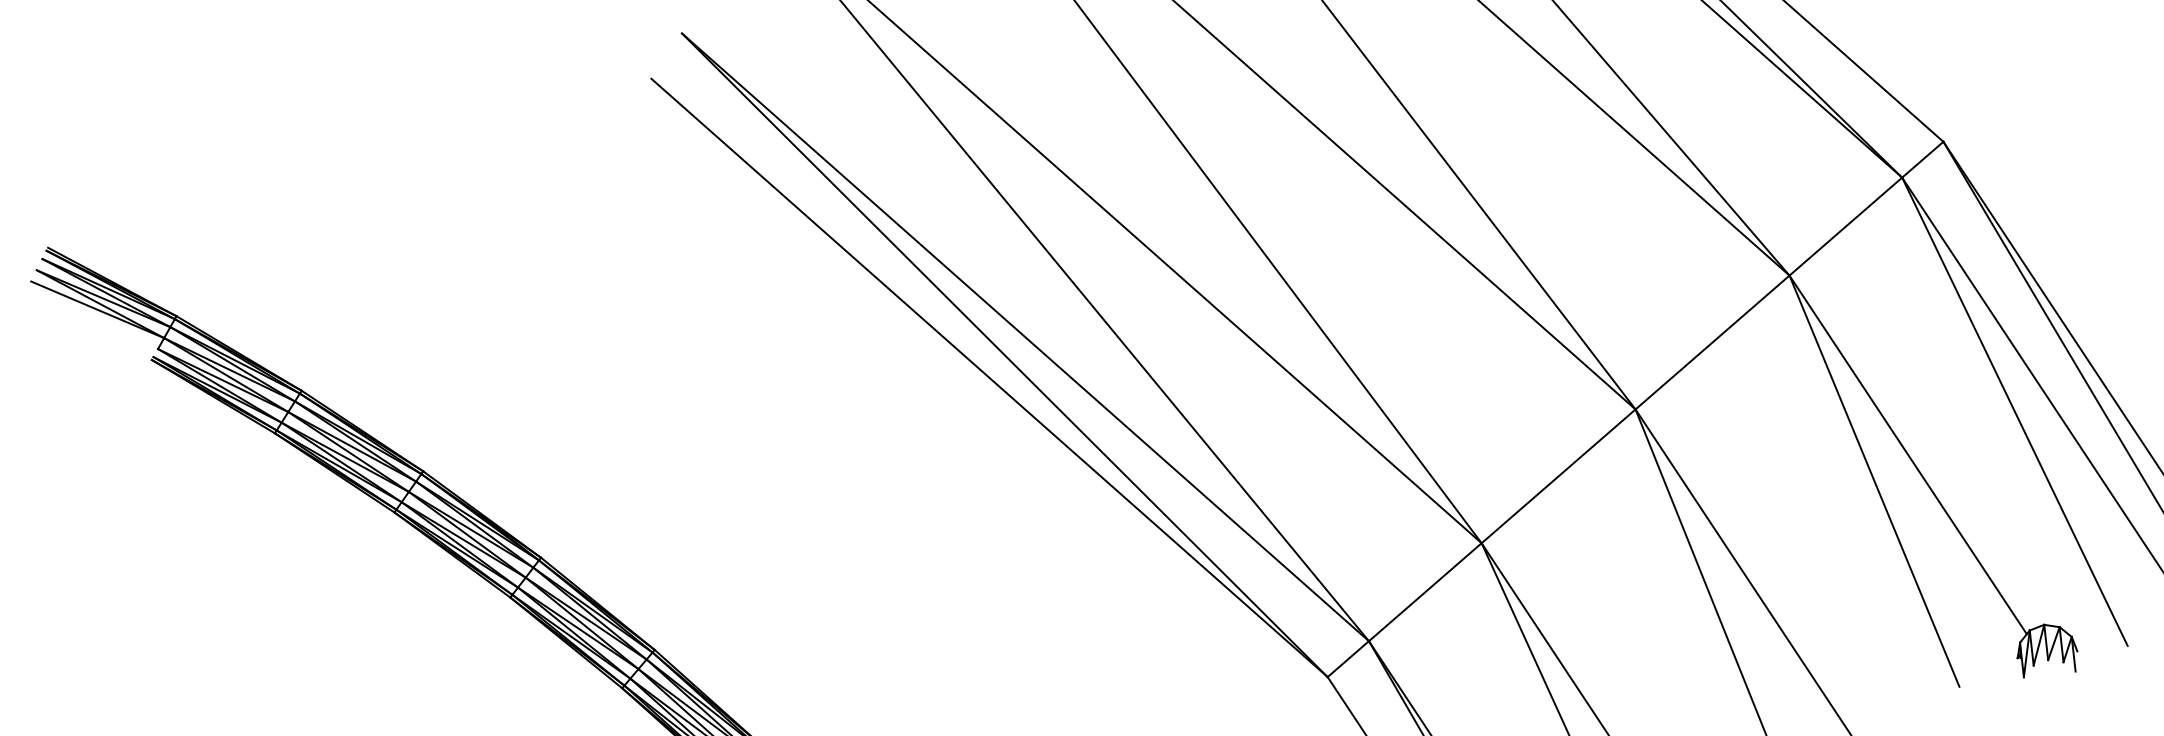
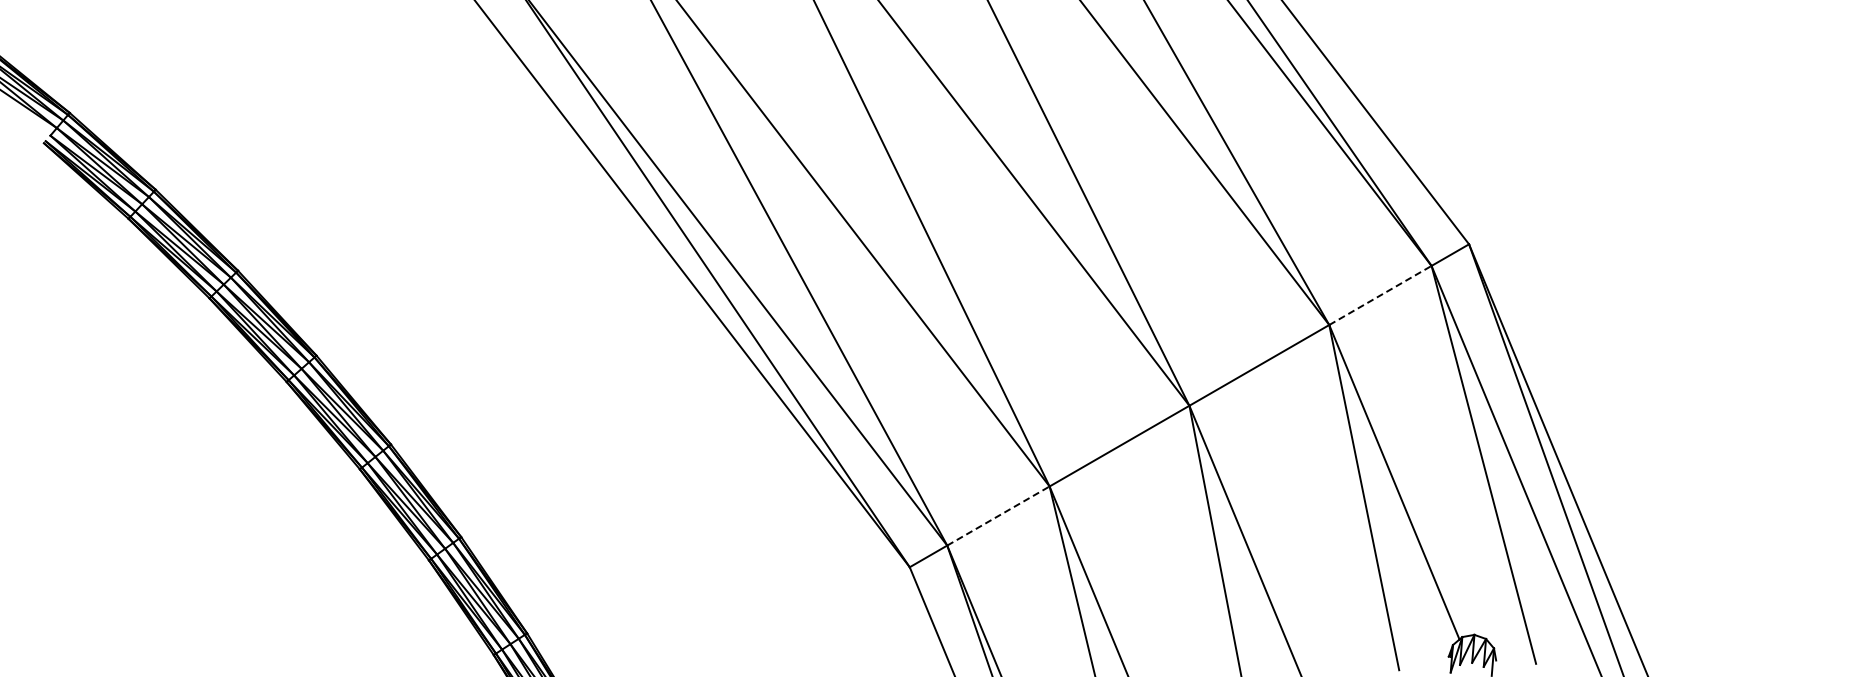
line: (1845, 226) -> (1380, 295), solid -> dashed
line: (1425, 591) -> (998, 515), solid -> dashed

